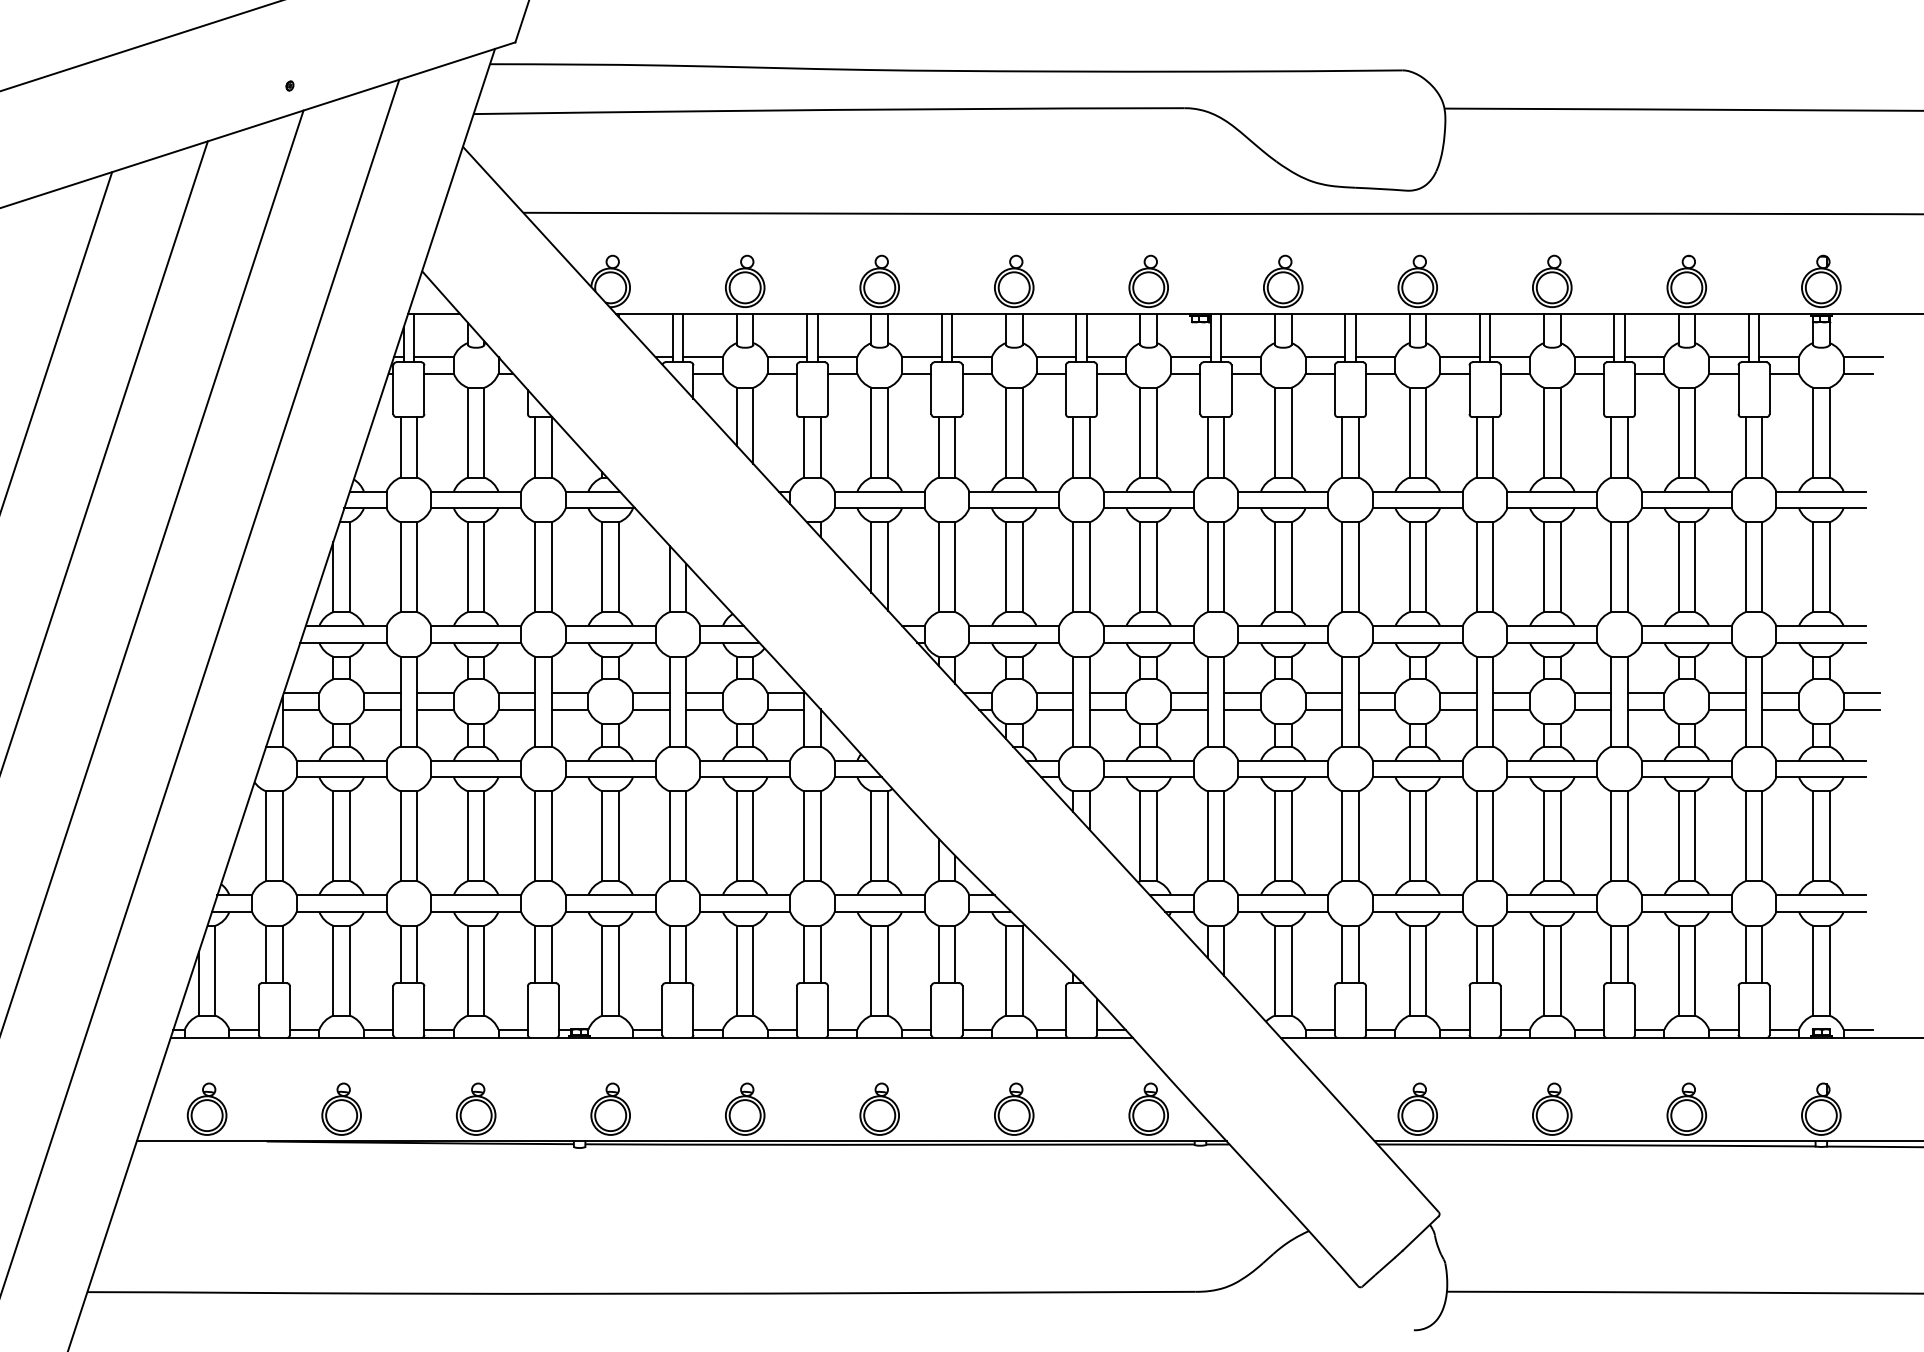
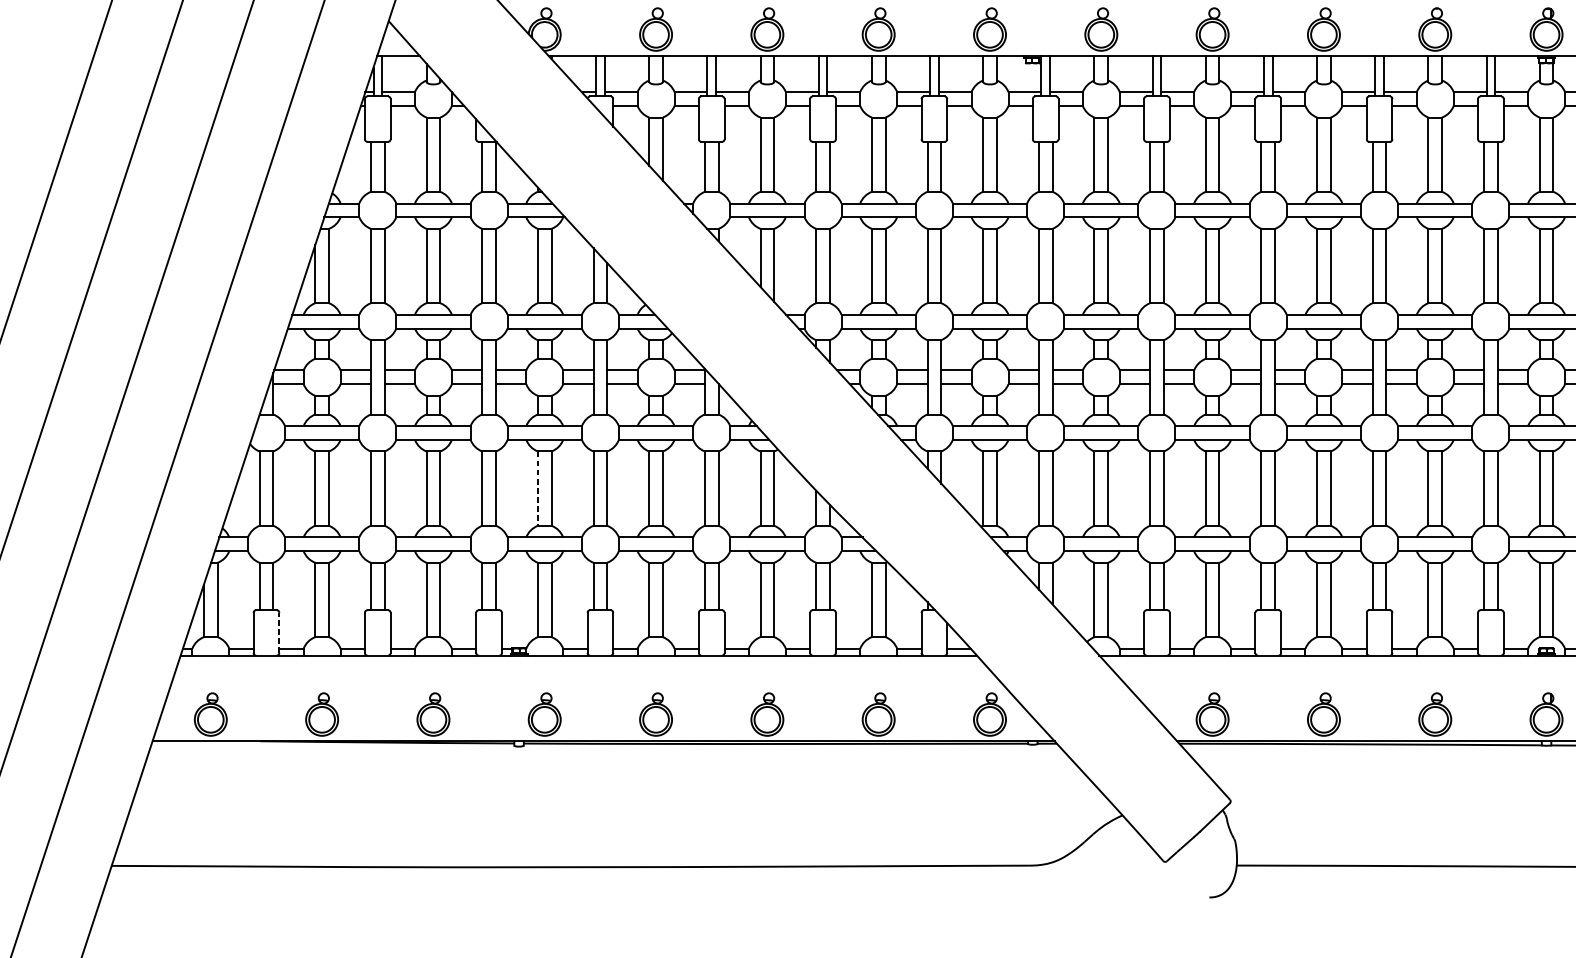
line: (602, 836) -> (537, 488), solid -> dashed
line: (289, 1010) -> (278, 632), solid -> dashed

